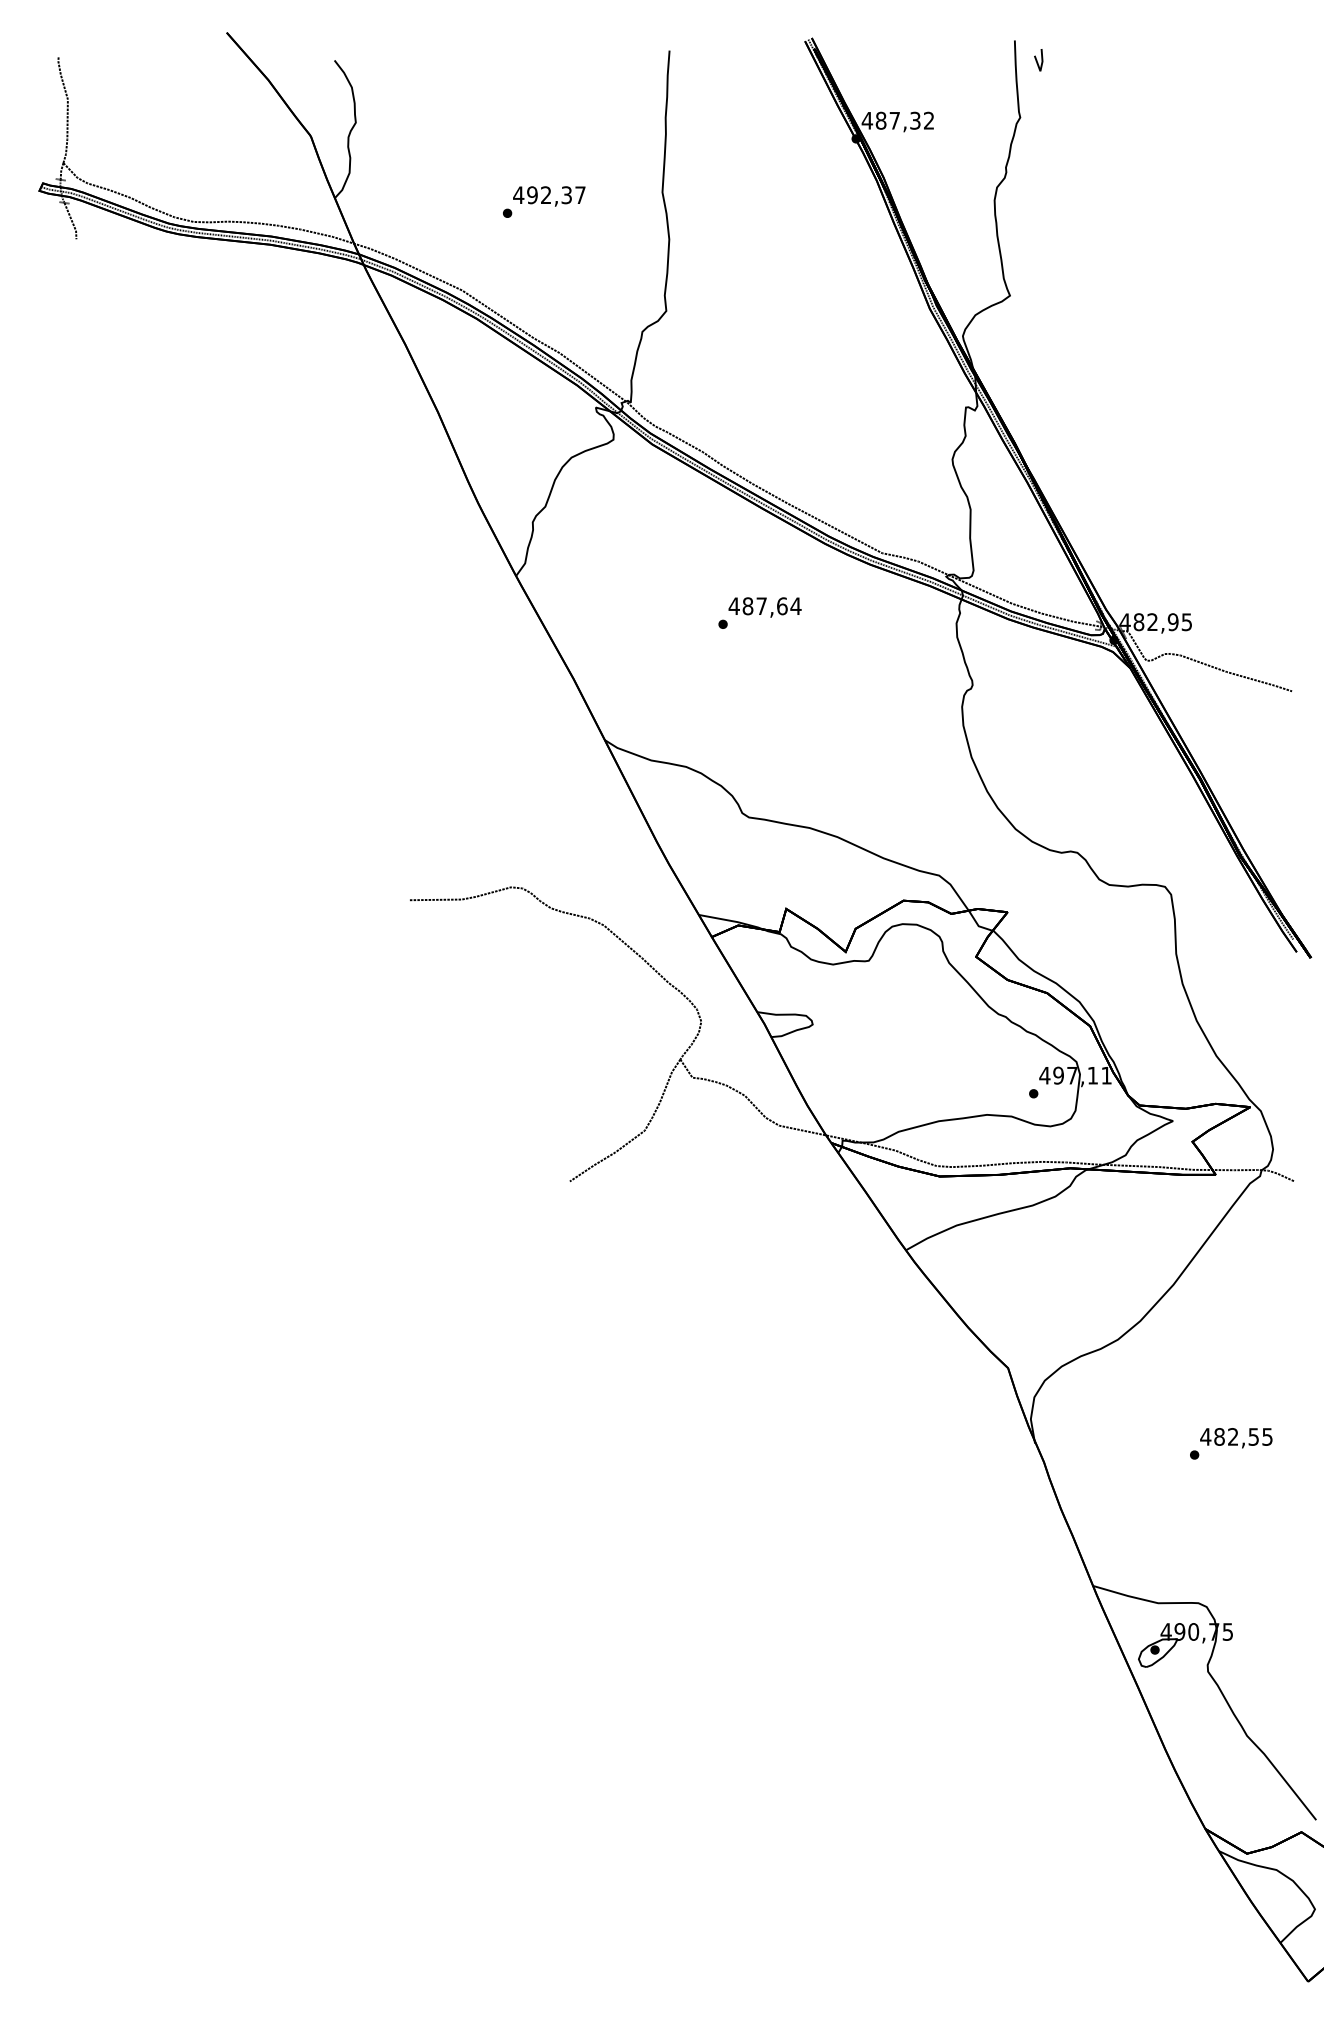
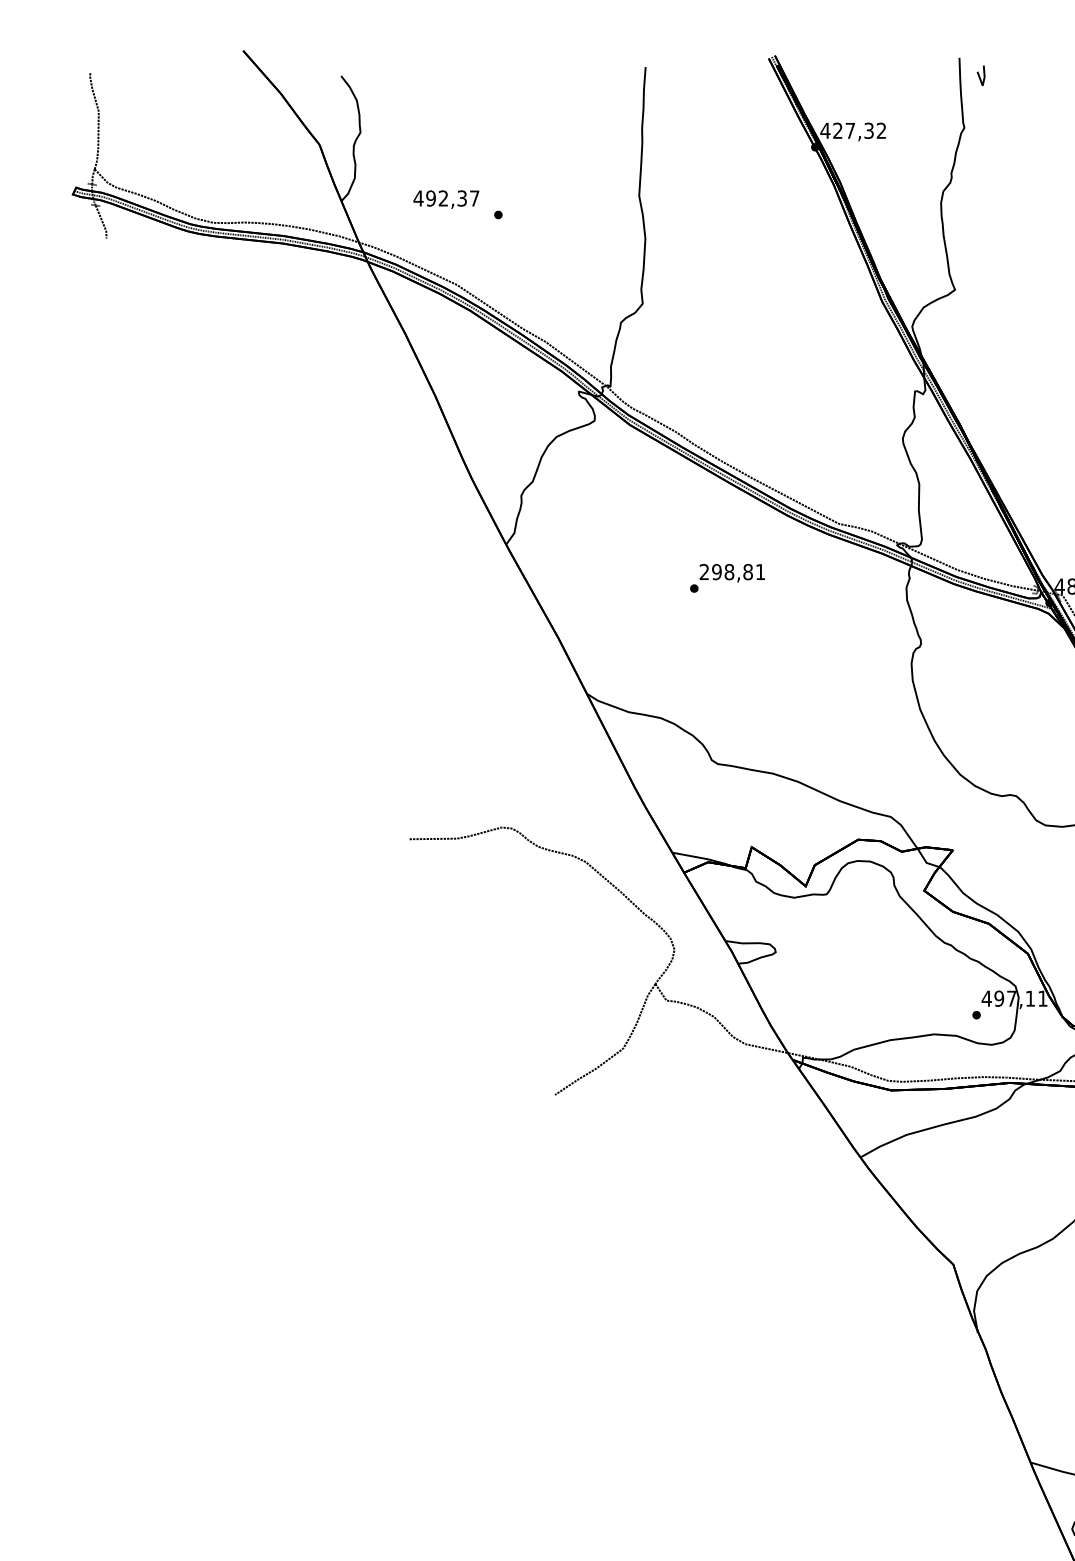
text: (880, 120) -> (837, 130), 487,32 -> 427,32
text: (549, 196) -> (446, 199), moved
text: (764, 606) -> (731, 572), 487,64 -> 298,81

